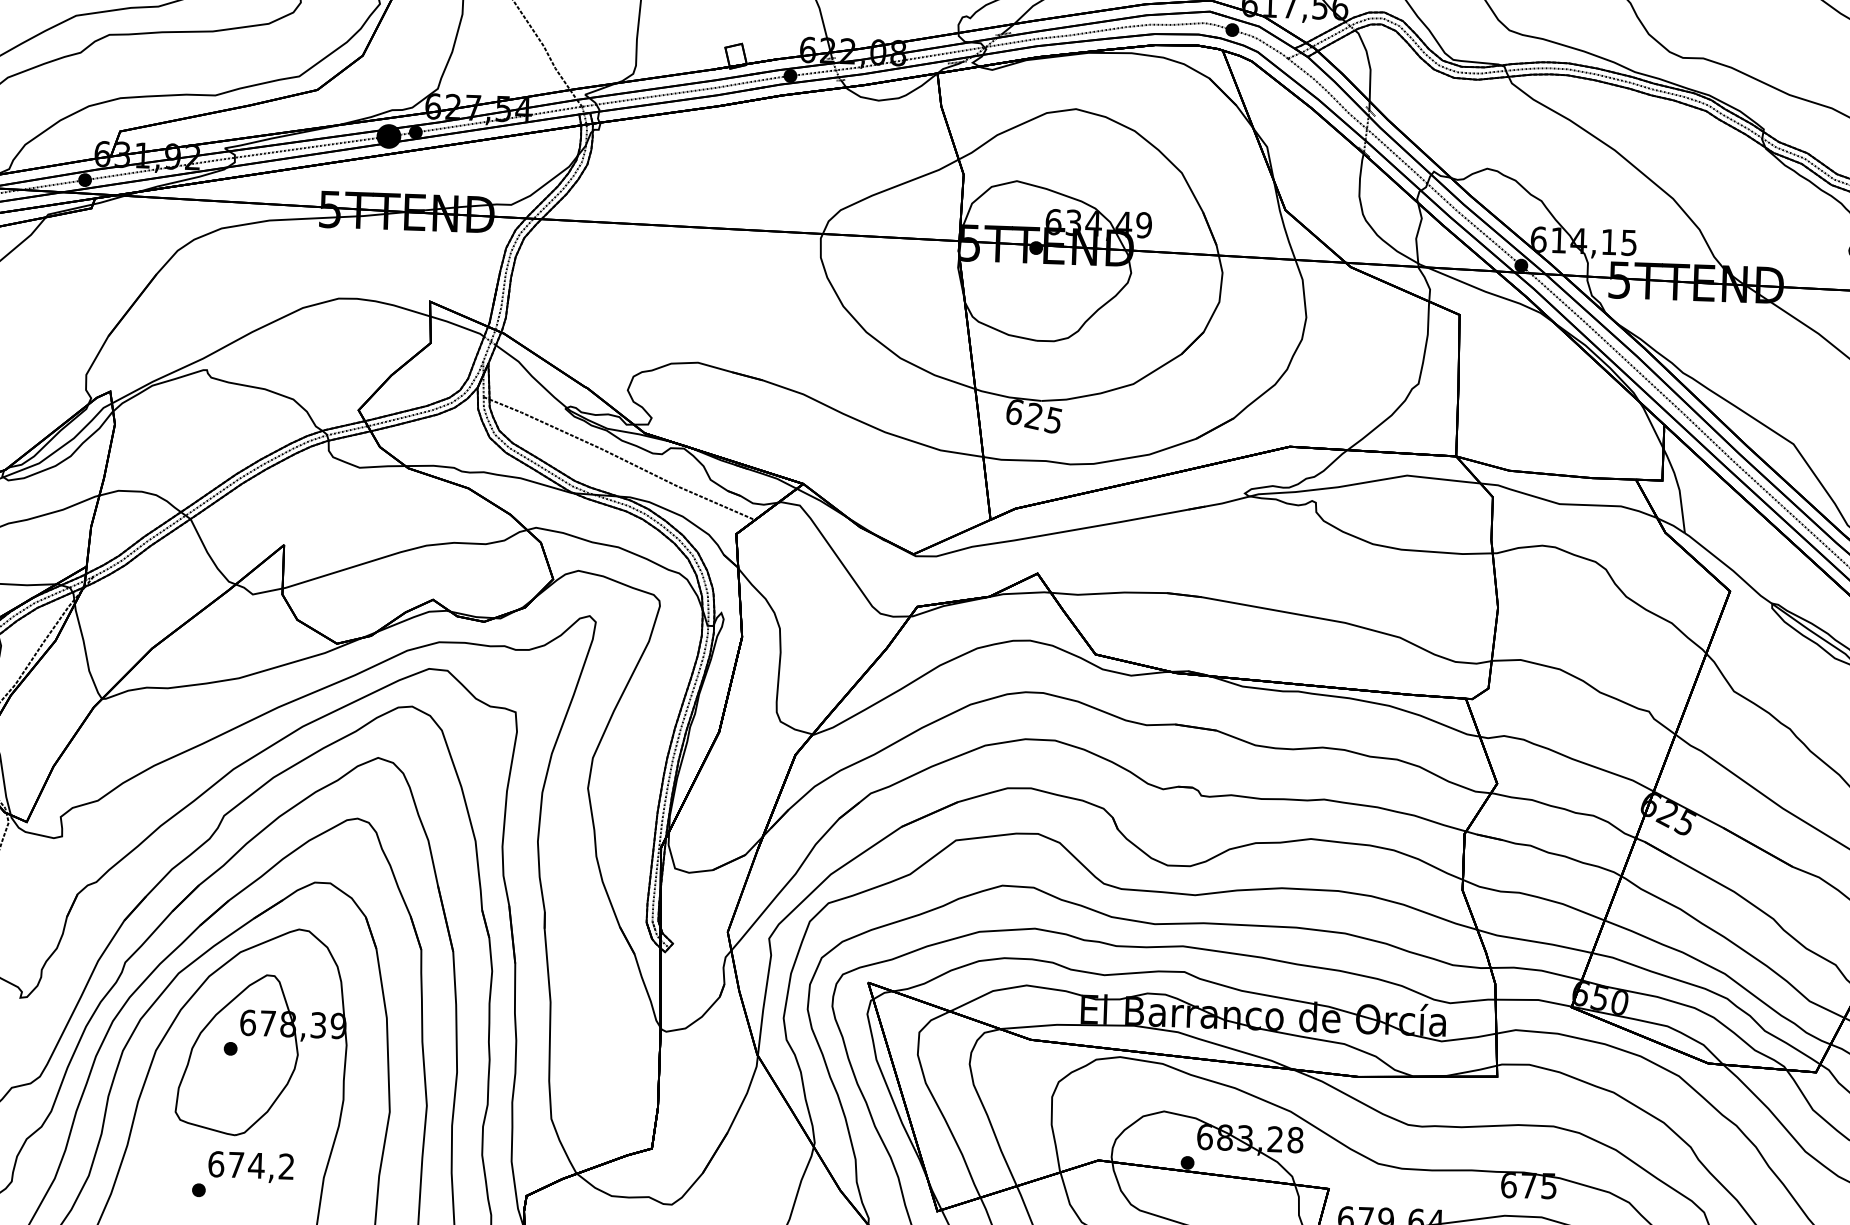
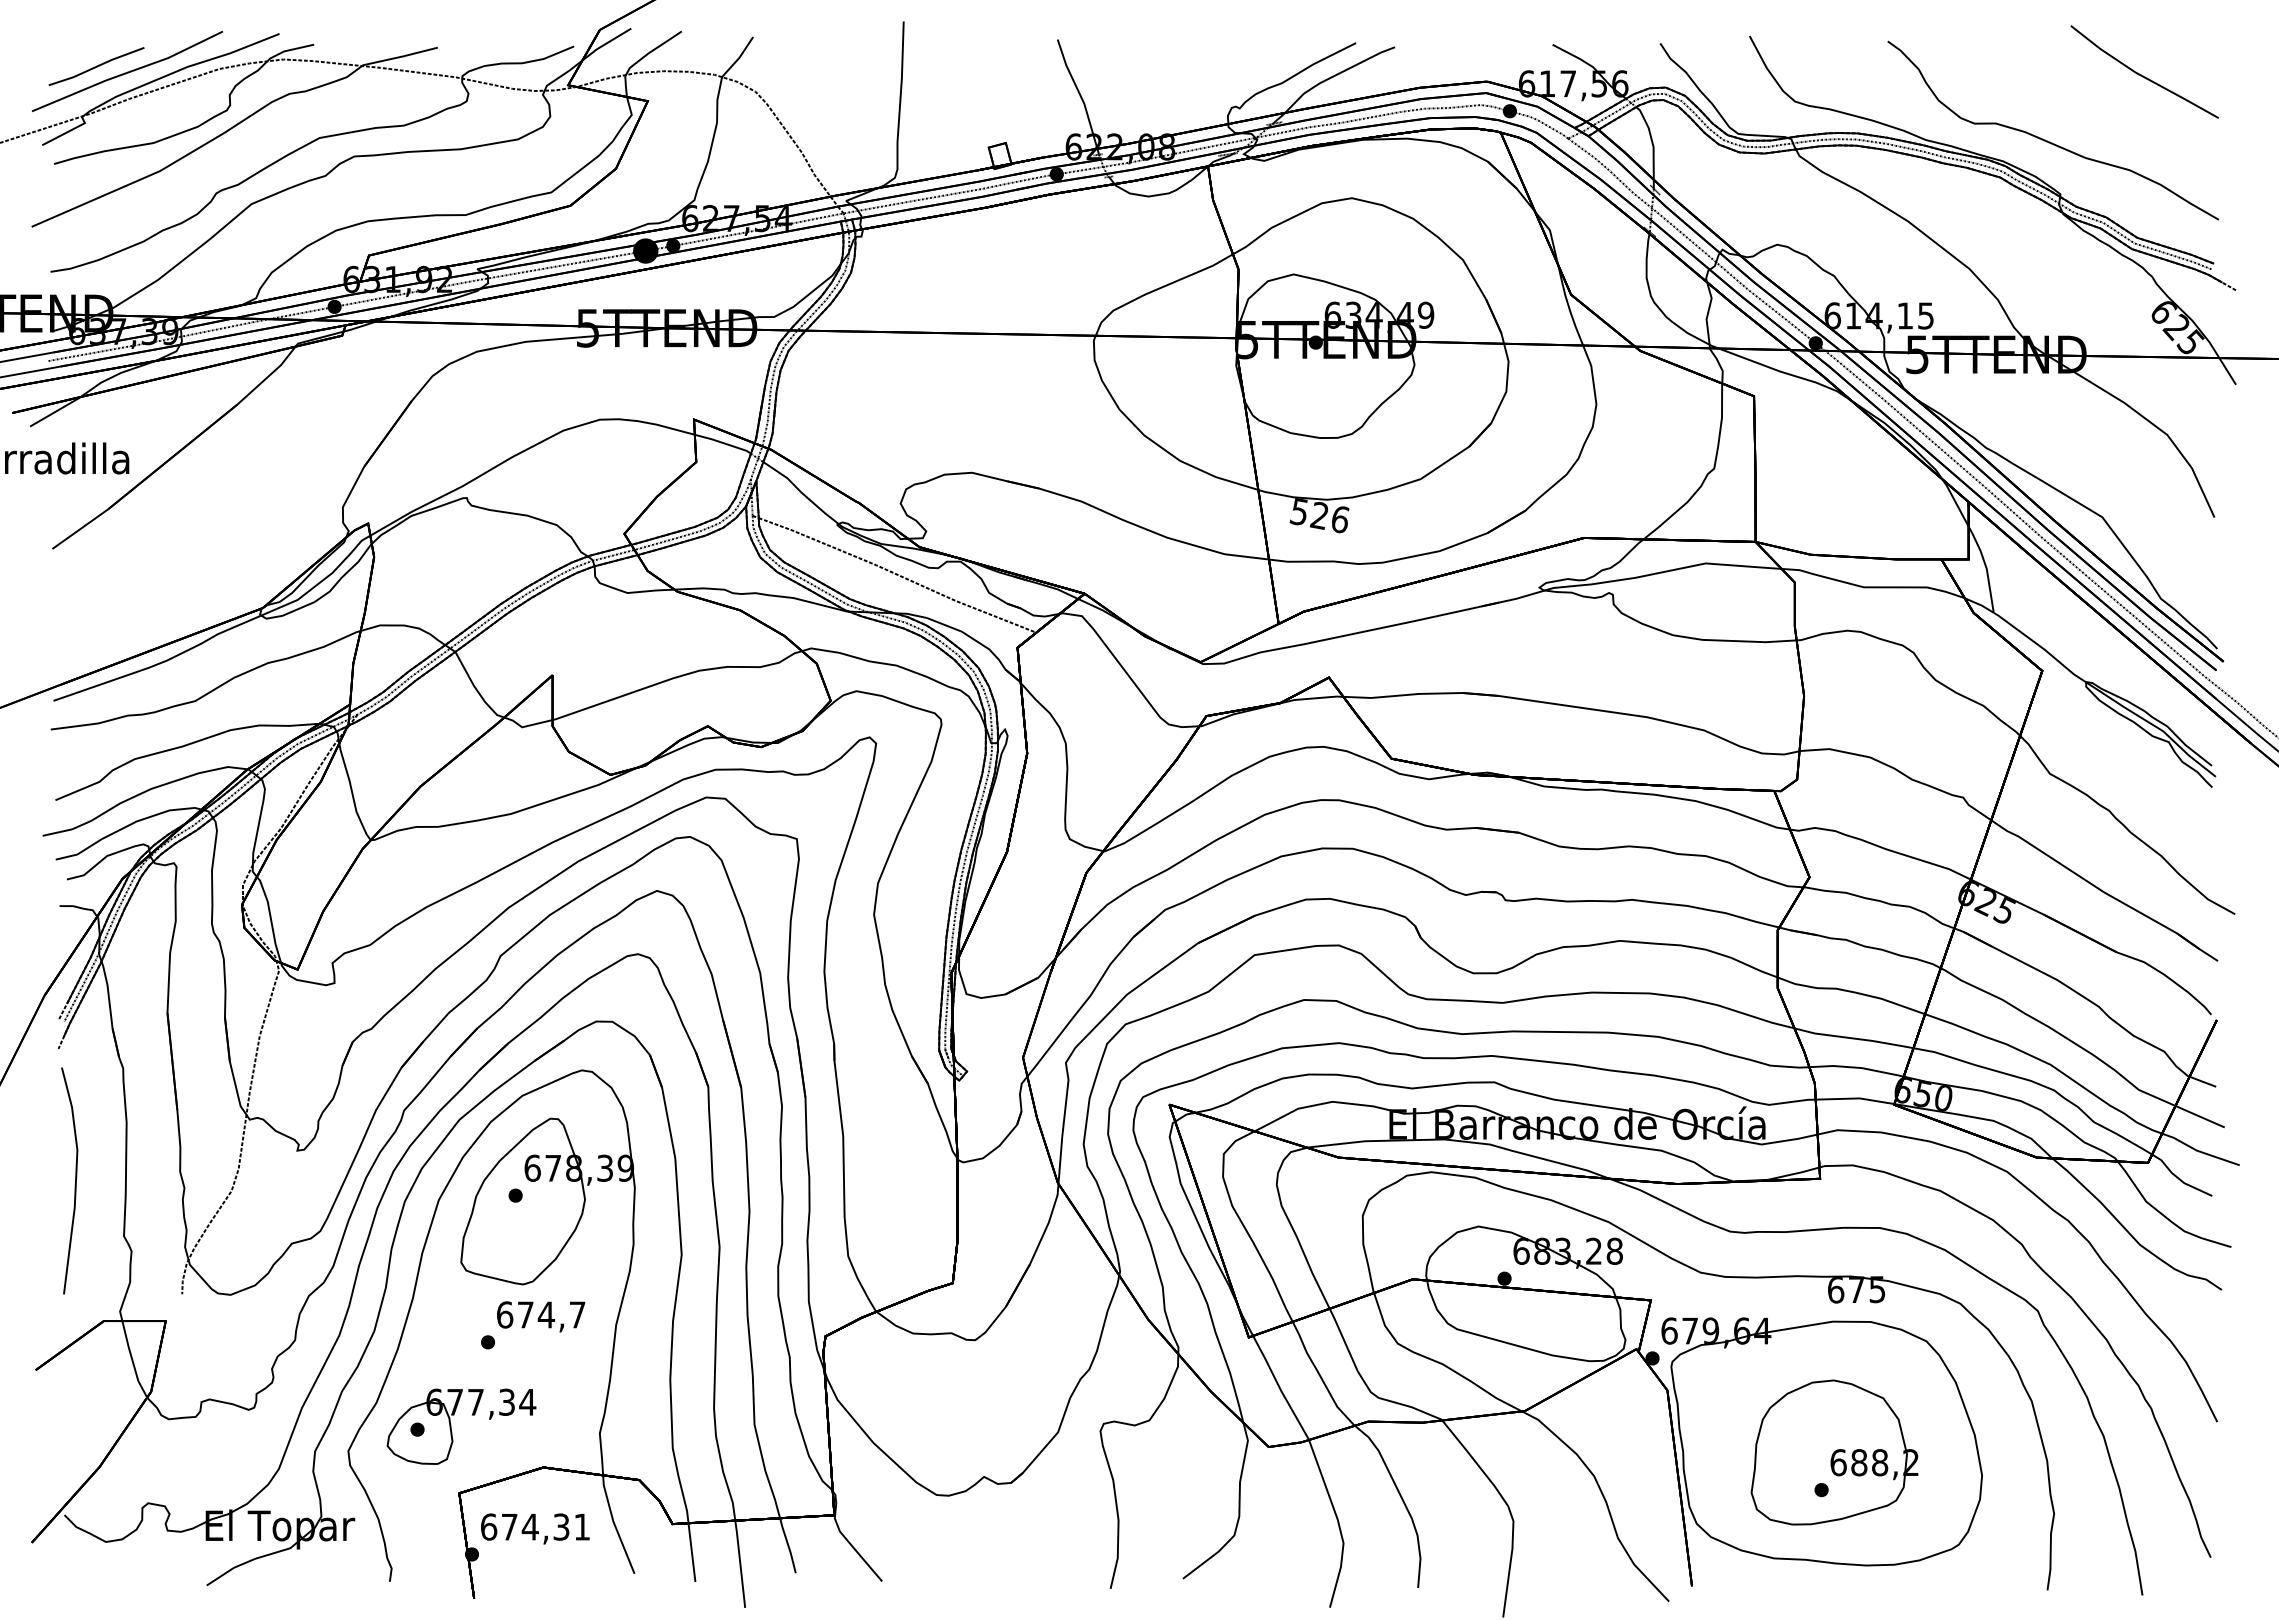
text: (1033, 415) -> (1319, 515), 625 -> 526
text: (286, 1166) -> (577, 1314), 674,2 -> 674,7

